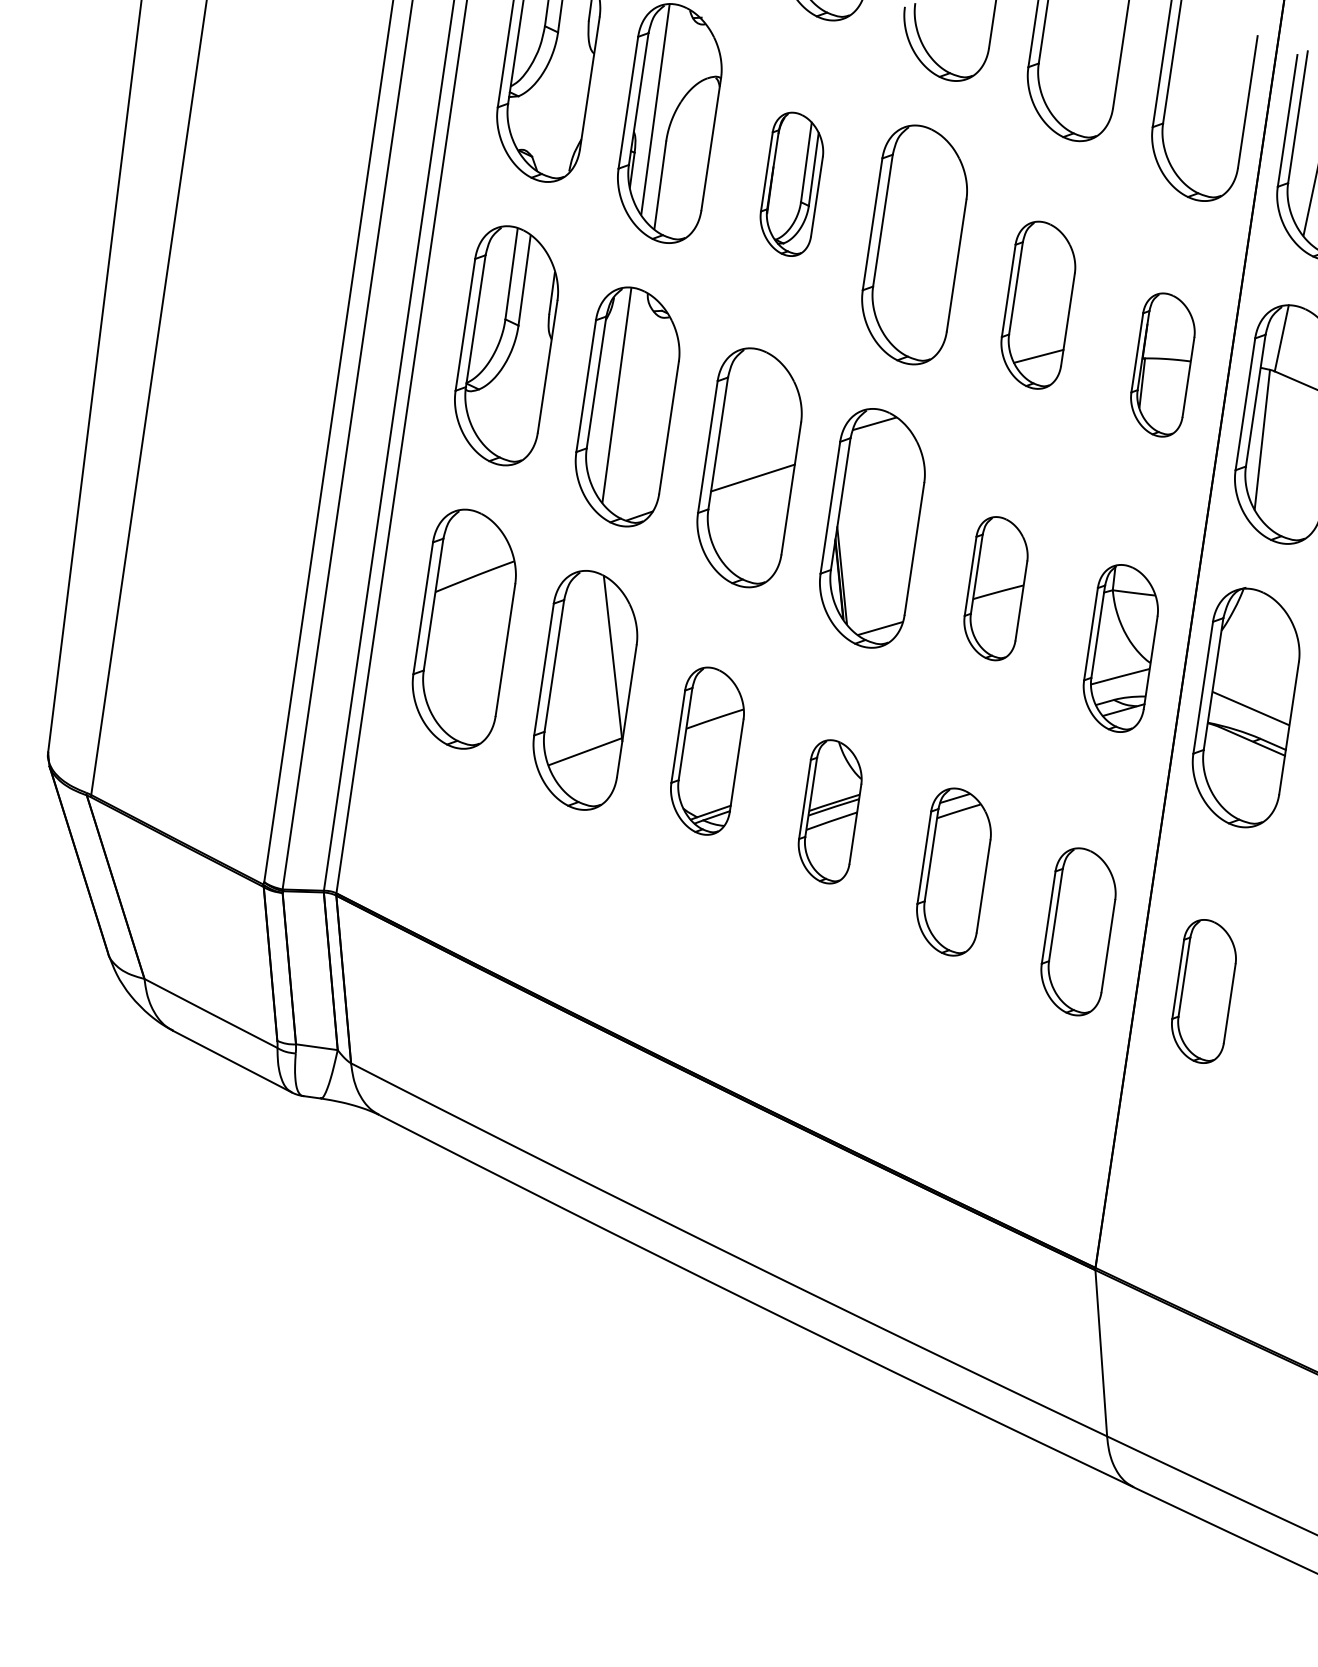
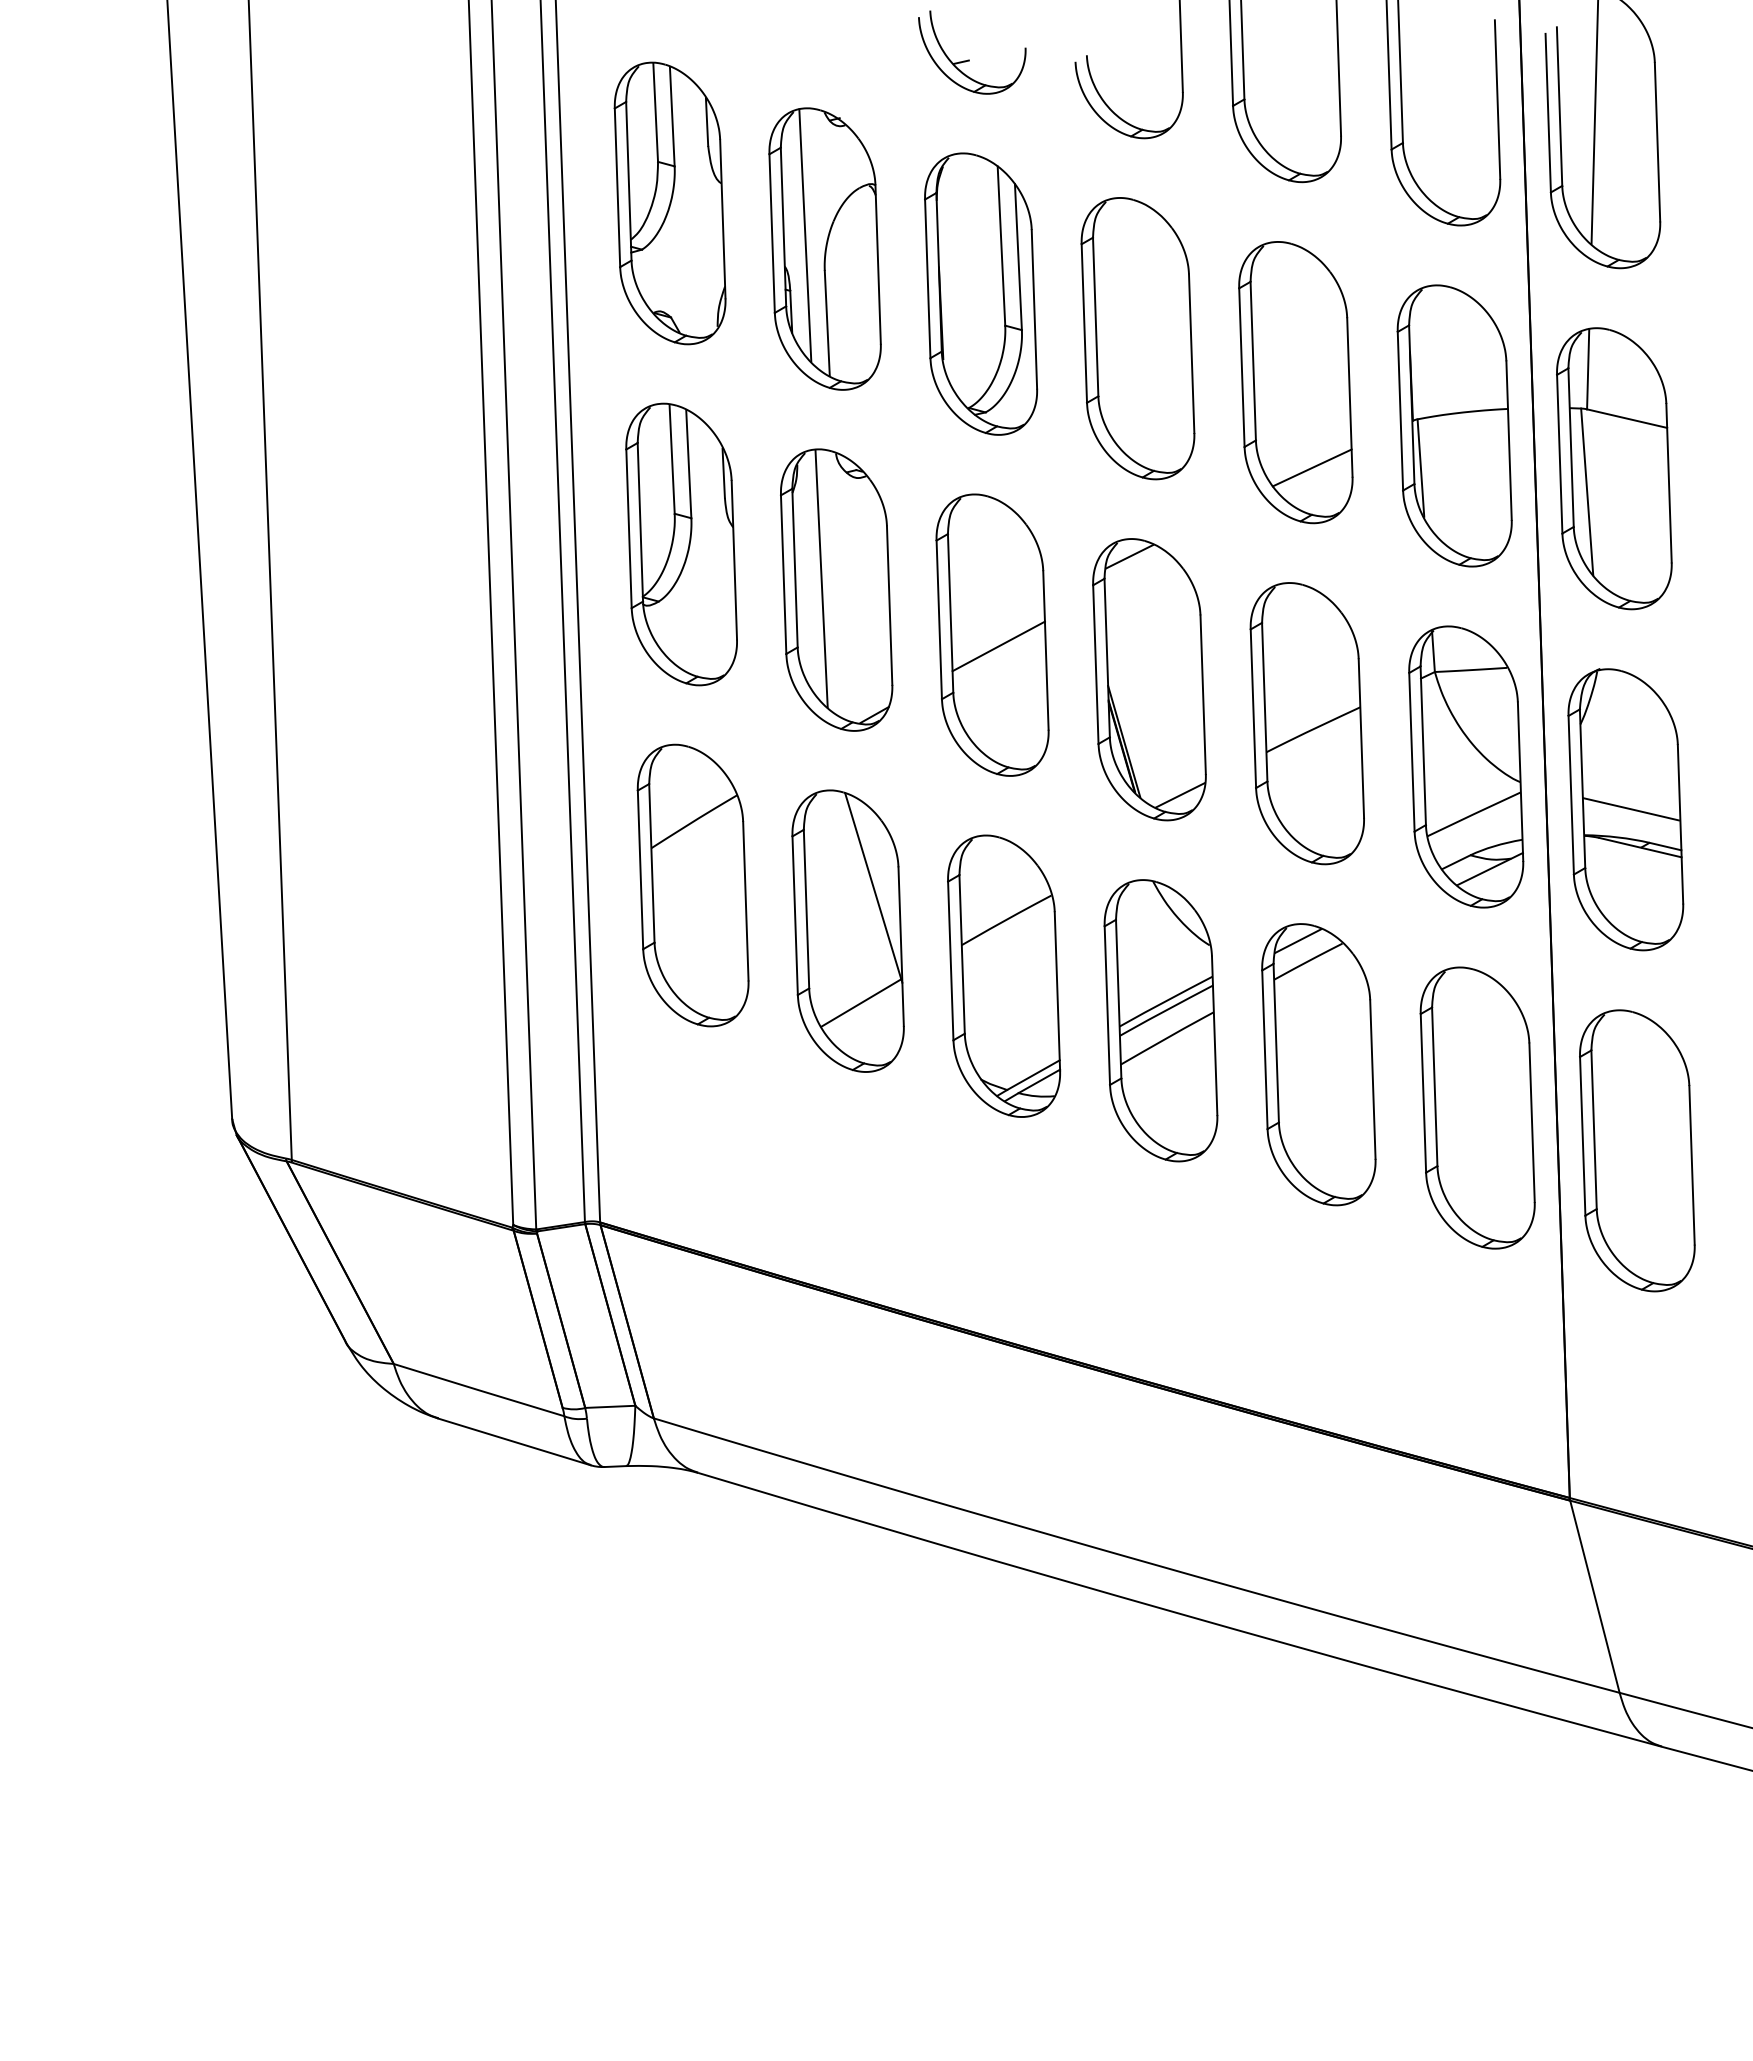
part: (792, 183) -> (981, 293), size x1.67
part: (1038, 305) -> (1295, 382), size x1.43
part: (1162, 364) -> (1454, 425), size x1.67
part: (995, 588) -> (1306, 723), size x1.67
part: (1121, 648) -> (1466, 766), size x1.43
part: (707, 750) -> (1004, 975), size x1.43
part: (829, 811) -> (1160, 1020), size x1.67
part: (953, 871) -> (1318, 1064), size x1.43
part: (1078, 931) -> (1477, 1107), size x1.43
part: (1204, 991) -> (1637, 1150), size x1.67

